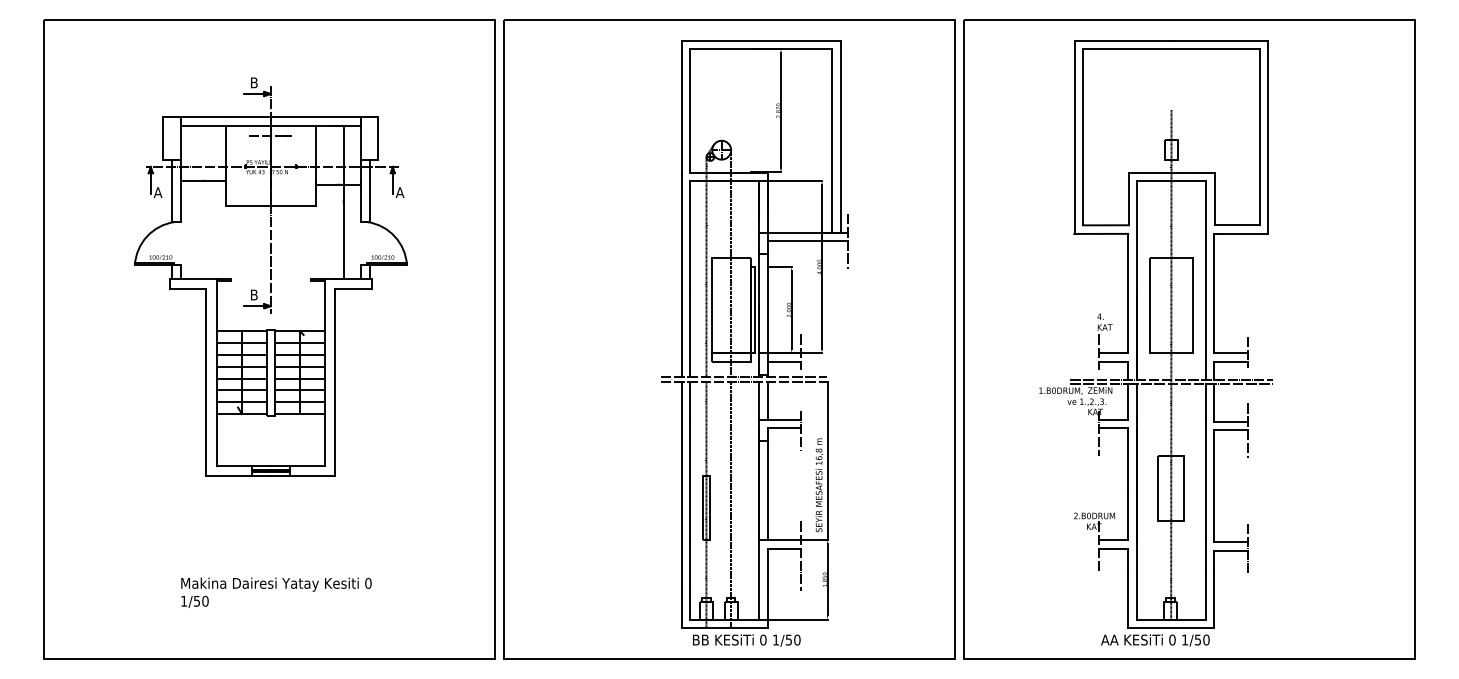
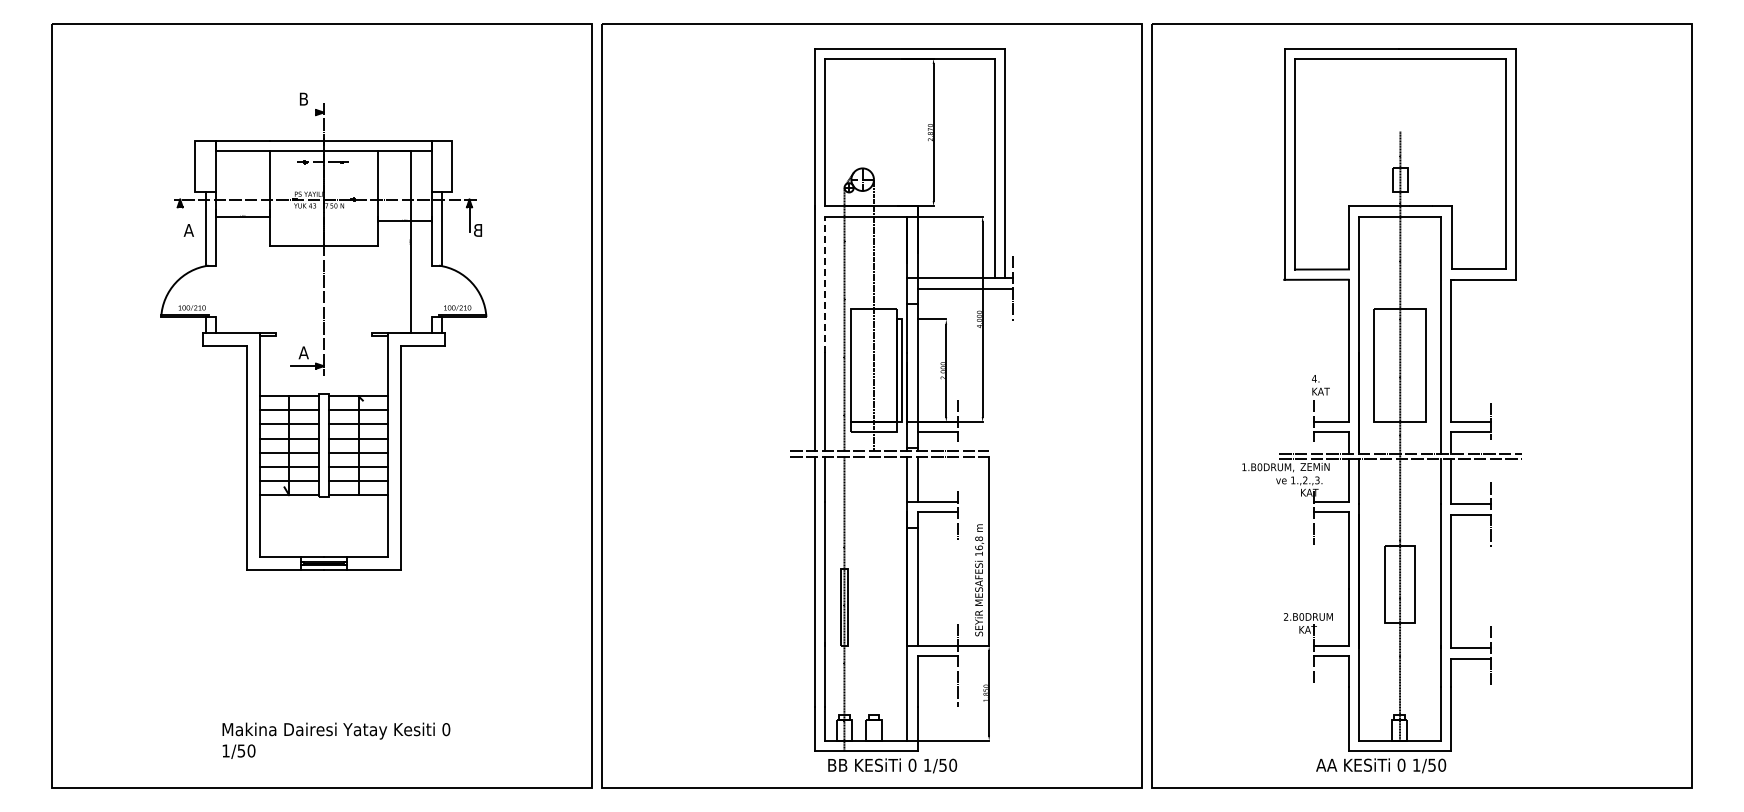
line: (253, 93) -> (303, 112), removed
line: (151, 183) -> (180, 219), removed
text: (400, 192) -> (478, 230), A -> B
line: (690, 237) -> (825, 284), solid -> dashed
text: (253, 294) -> (303, 352), B -> A
line: (730, 504) -> (873, 603), removed
text: (276, 592) -> (336, 740), moved

